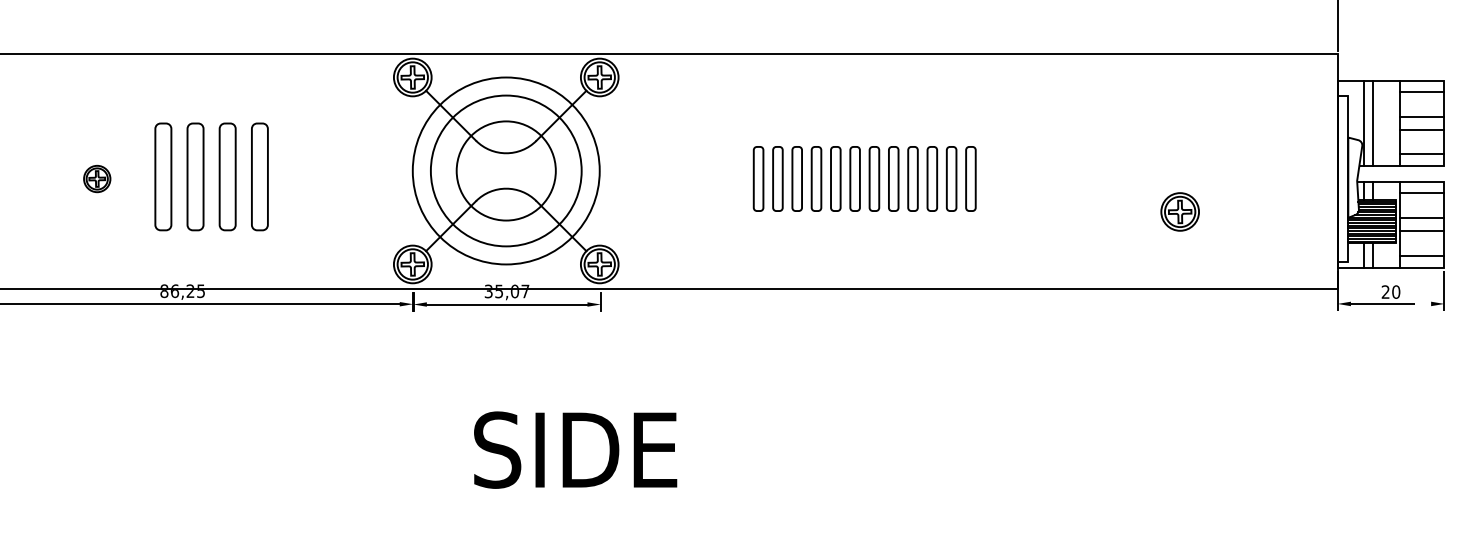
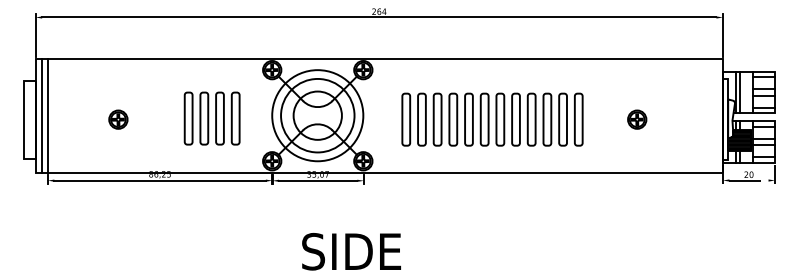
part: (210, 176) -> (211, 118), moved
part: (97, 178) -> (118, 119), size x1.43
part: (864, 178) -> (492, 119), size x1.67
part: (1180, 211) -> (637, 119), moved

